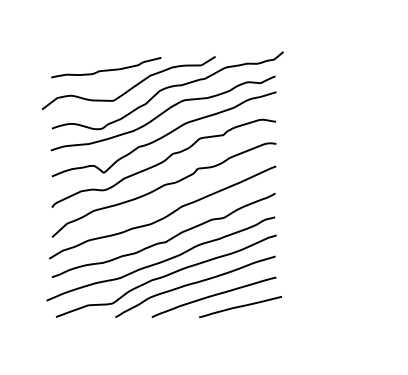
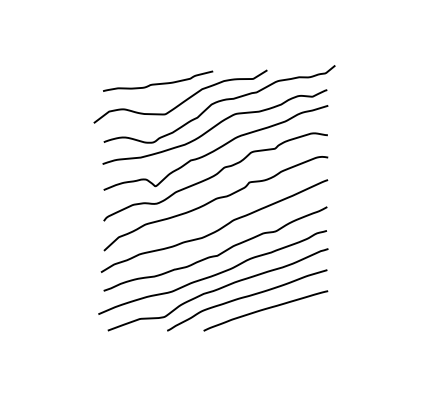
curve: (239, 306) -> (291, 320), removed

